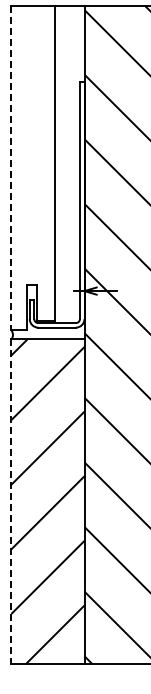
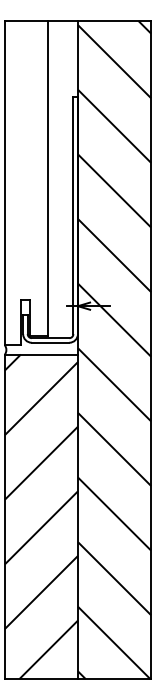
line: (11, 168) -> (4, 183), dashed -> solid
line: (11, 502) -> (4, 517), dashed -> solid

